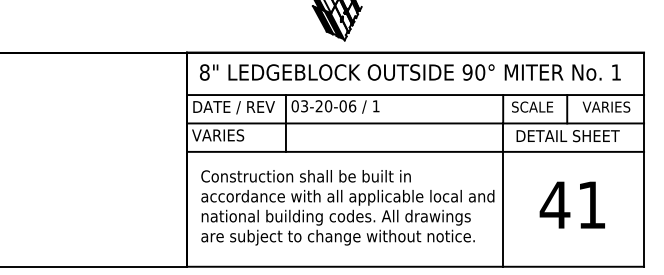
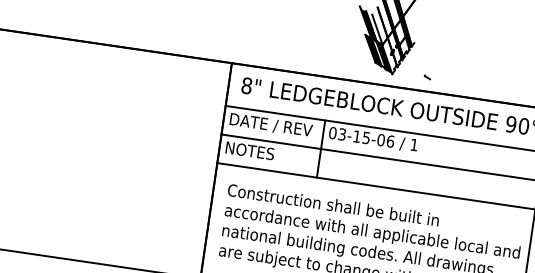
part: (379, 38) -> (427, 77), added
text: (323, 106) -> (361, 137), 03-20-06 -> 03-15-06
text: (218, 135) -> (251, 151), VARIES -> NOTES

